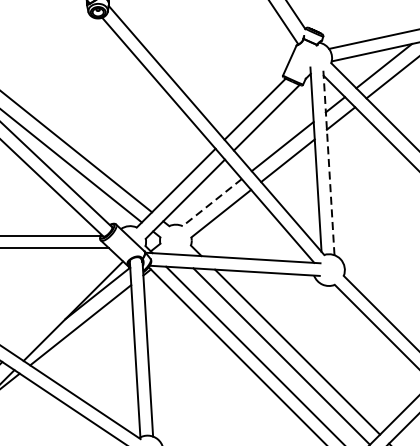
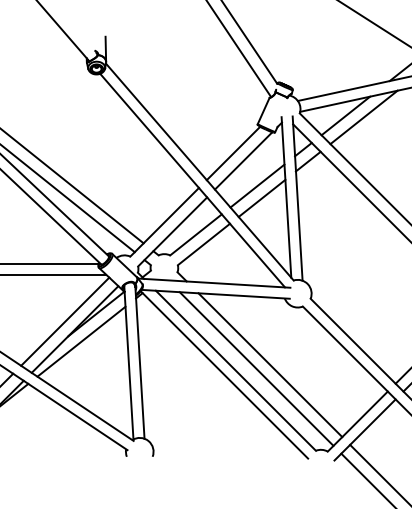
line: (328, 160) -> (297, 198), dashed -> solid
line: (212, 202) -> (196, 234), dashed -> solid
line: (62, 302) -> (65, 321), added

